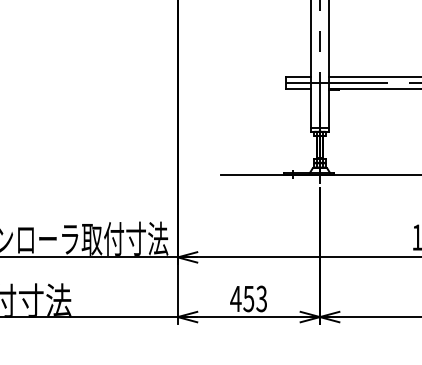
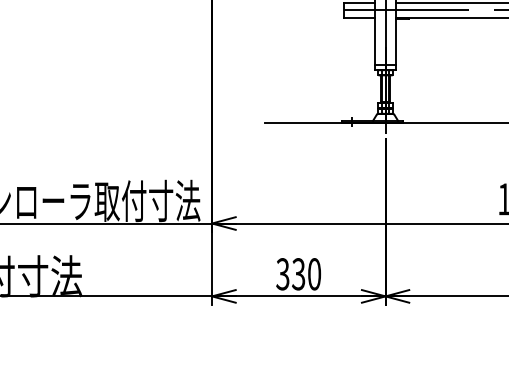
text: (248, 298) -> (298, 273), 453 -> 330

